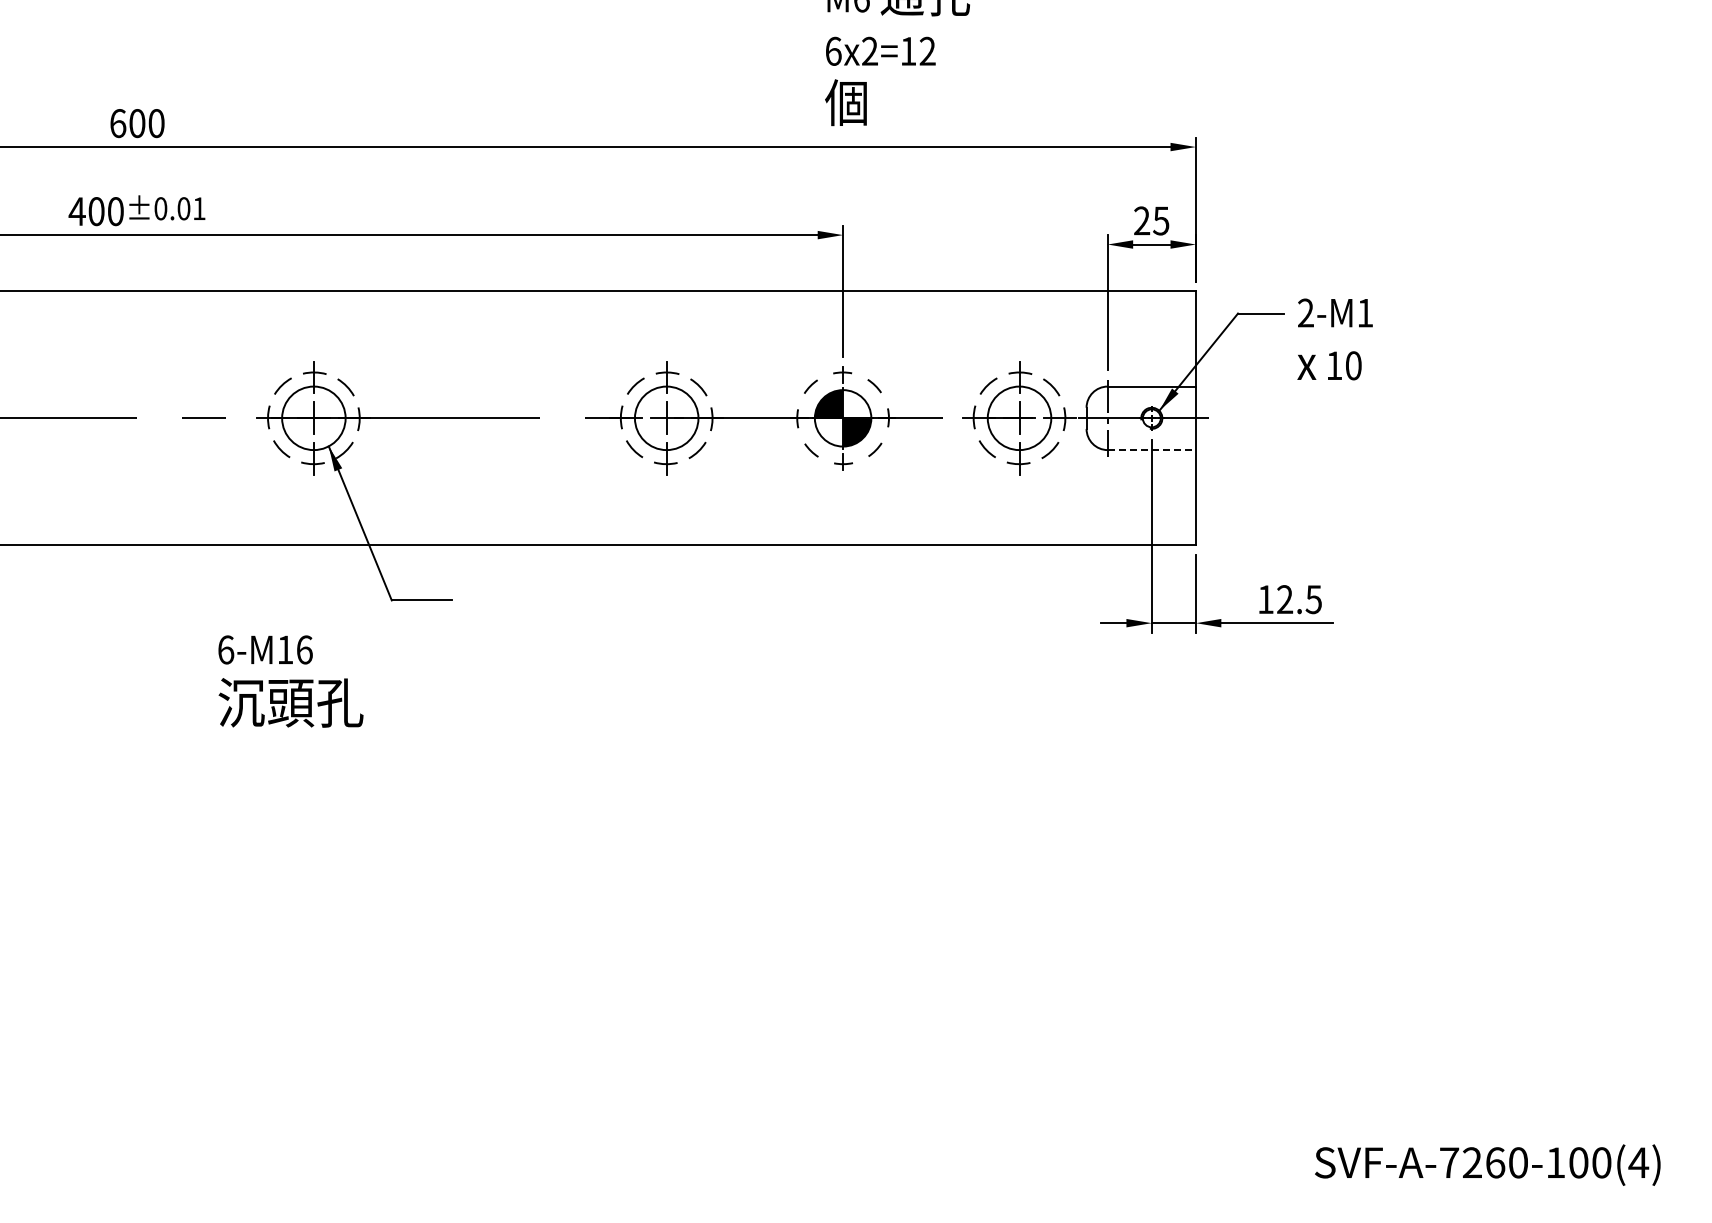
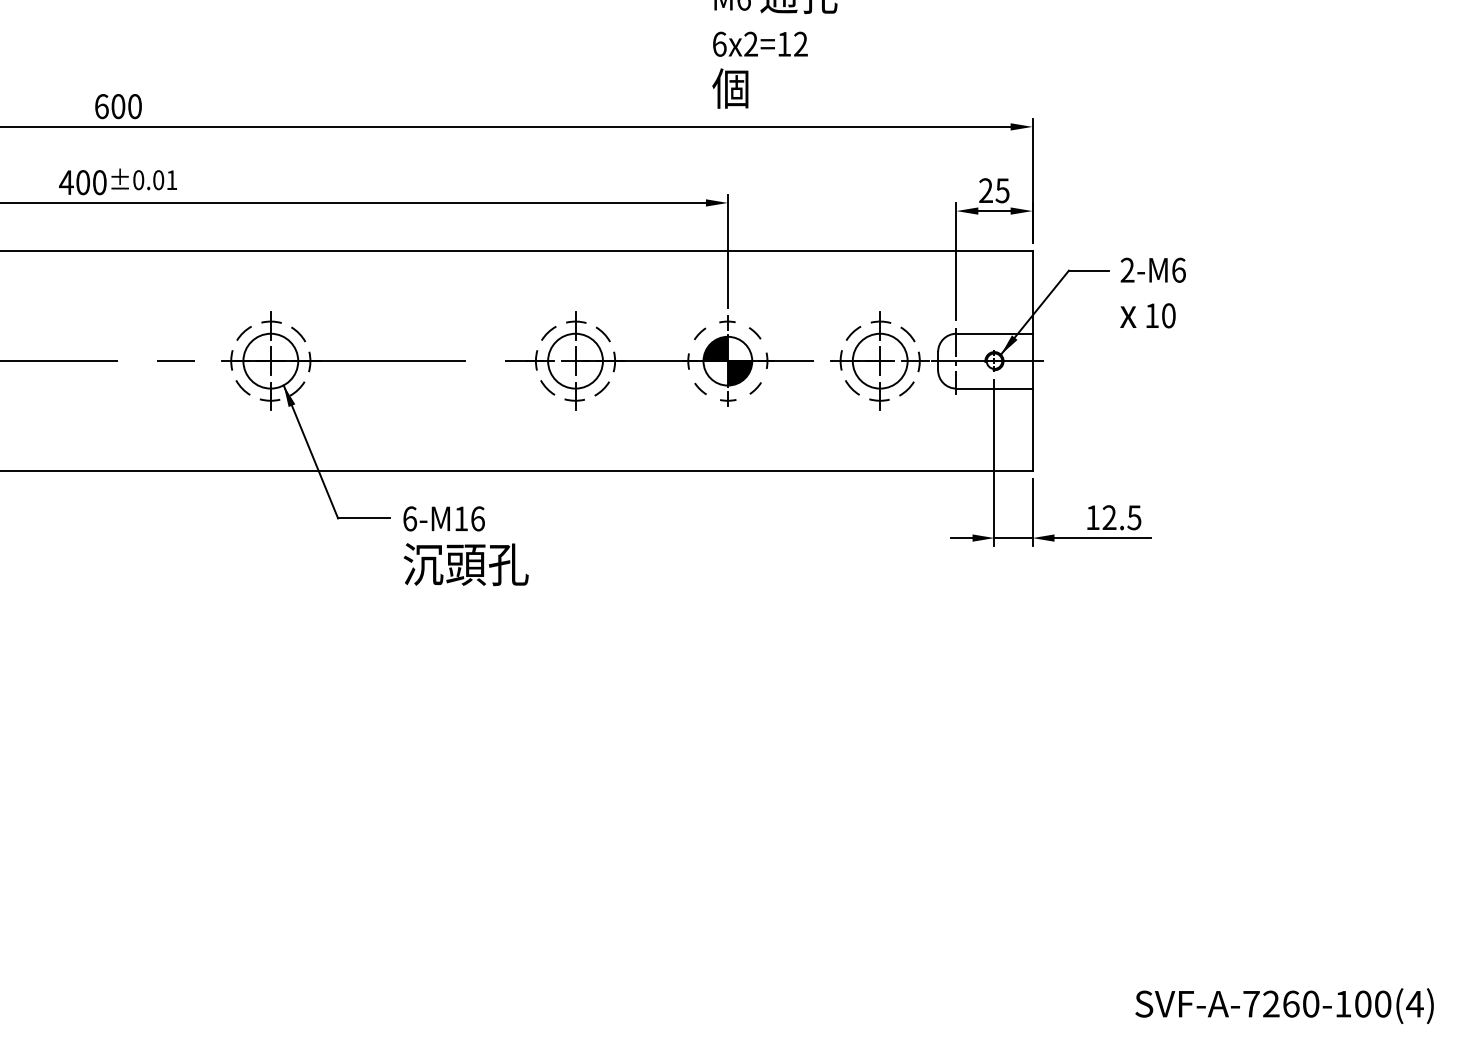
text: (1365, 312) -> (1179, 269), 2-M1 -> 2-M6
line: (1152, 450) -> (995, 388), dashed -> solid
text: (290, 681) -> (465, 546), moved

